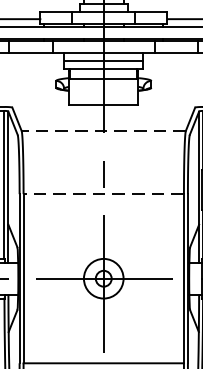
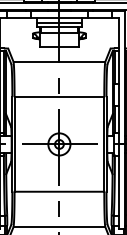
line: (103, 130) -> (59, 61), dashed -> solid
line: (103, 194) -> (59, 97), dashed -> solid

